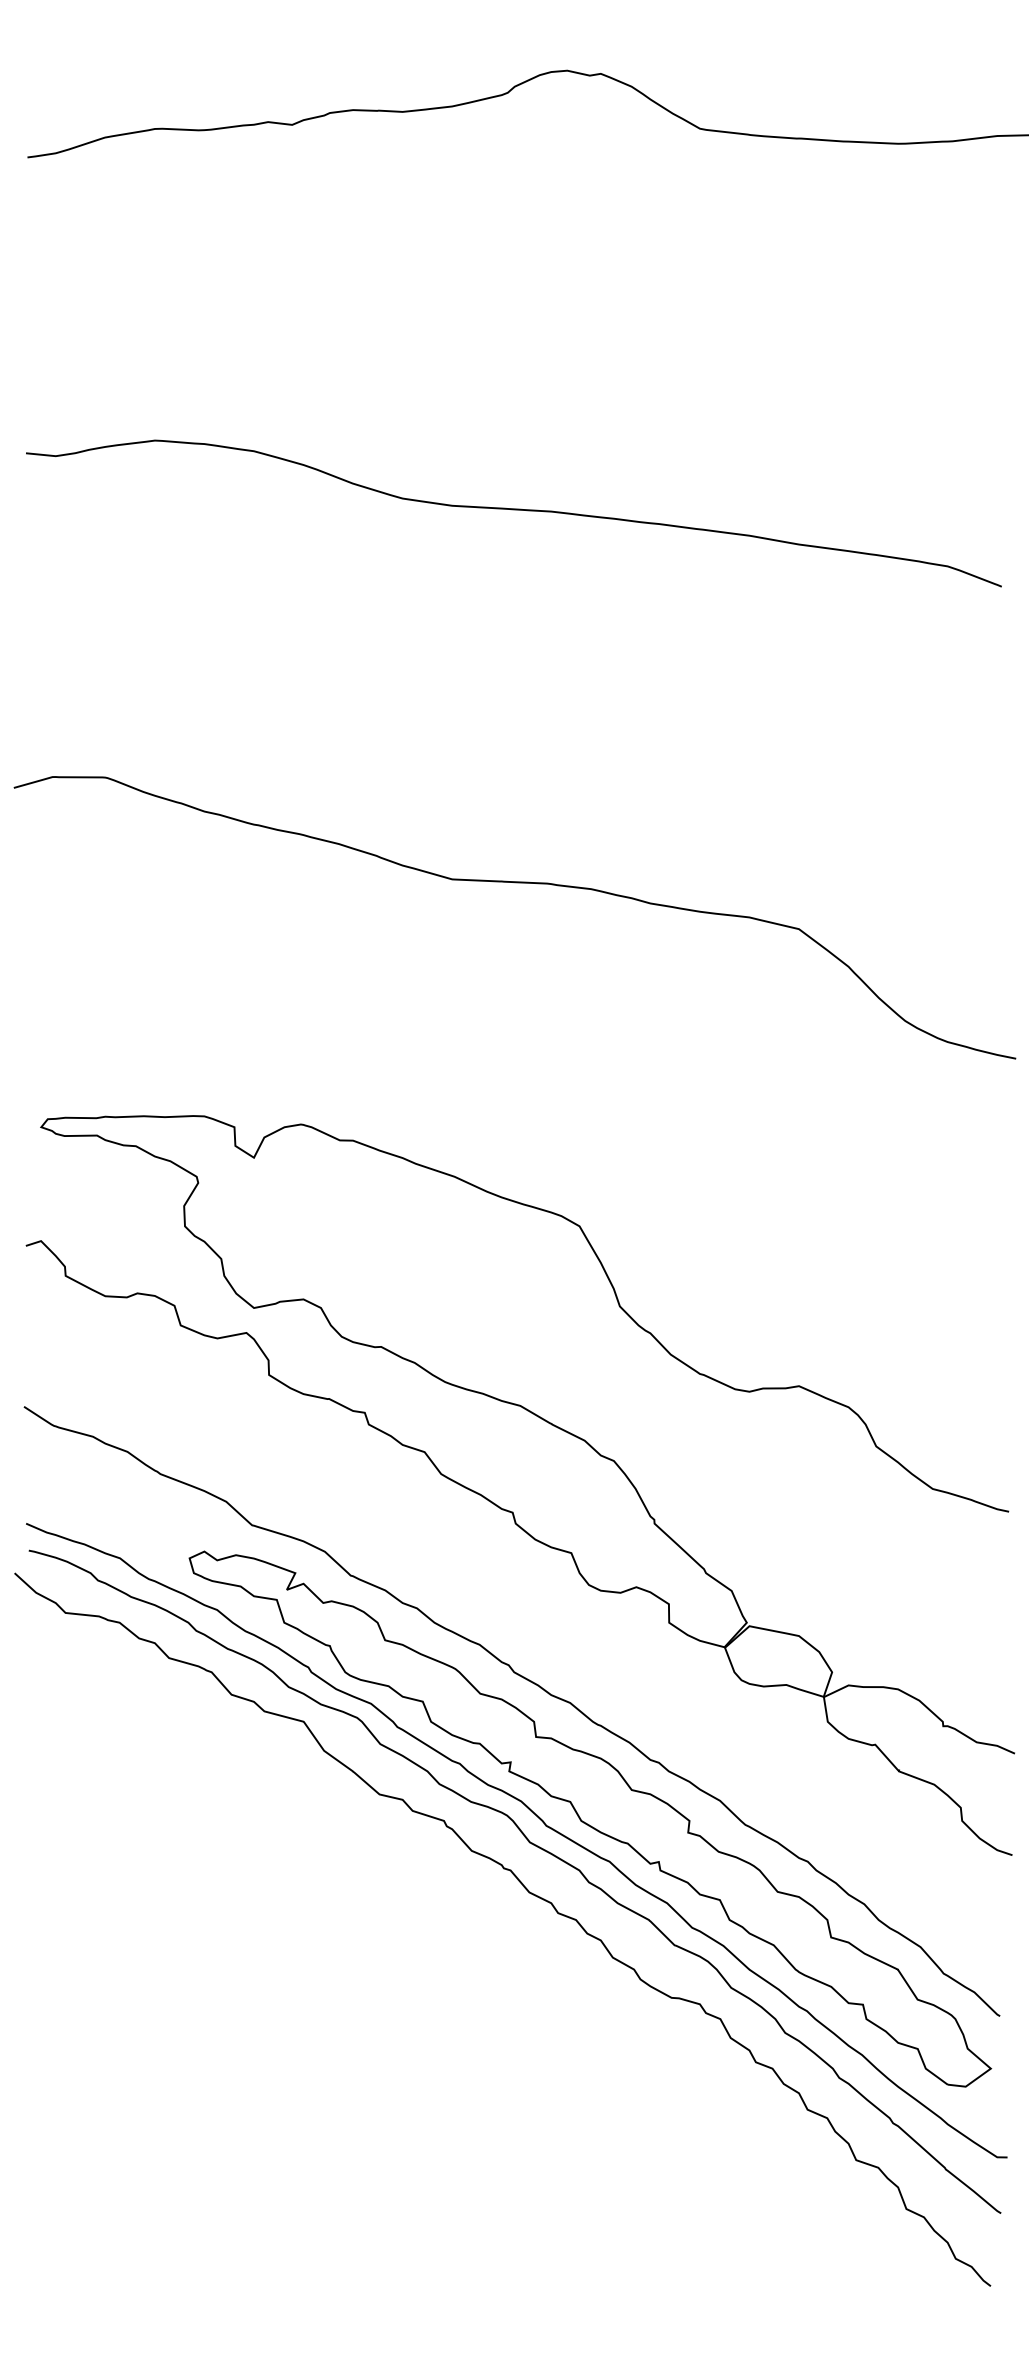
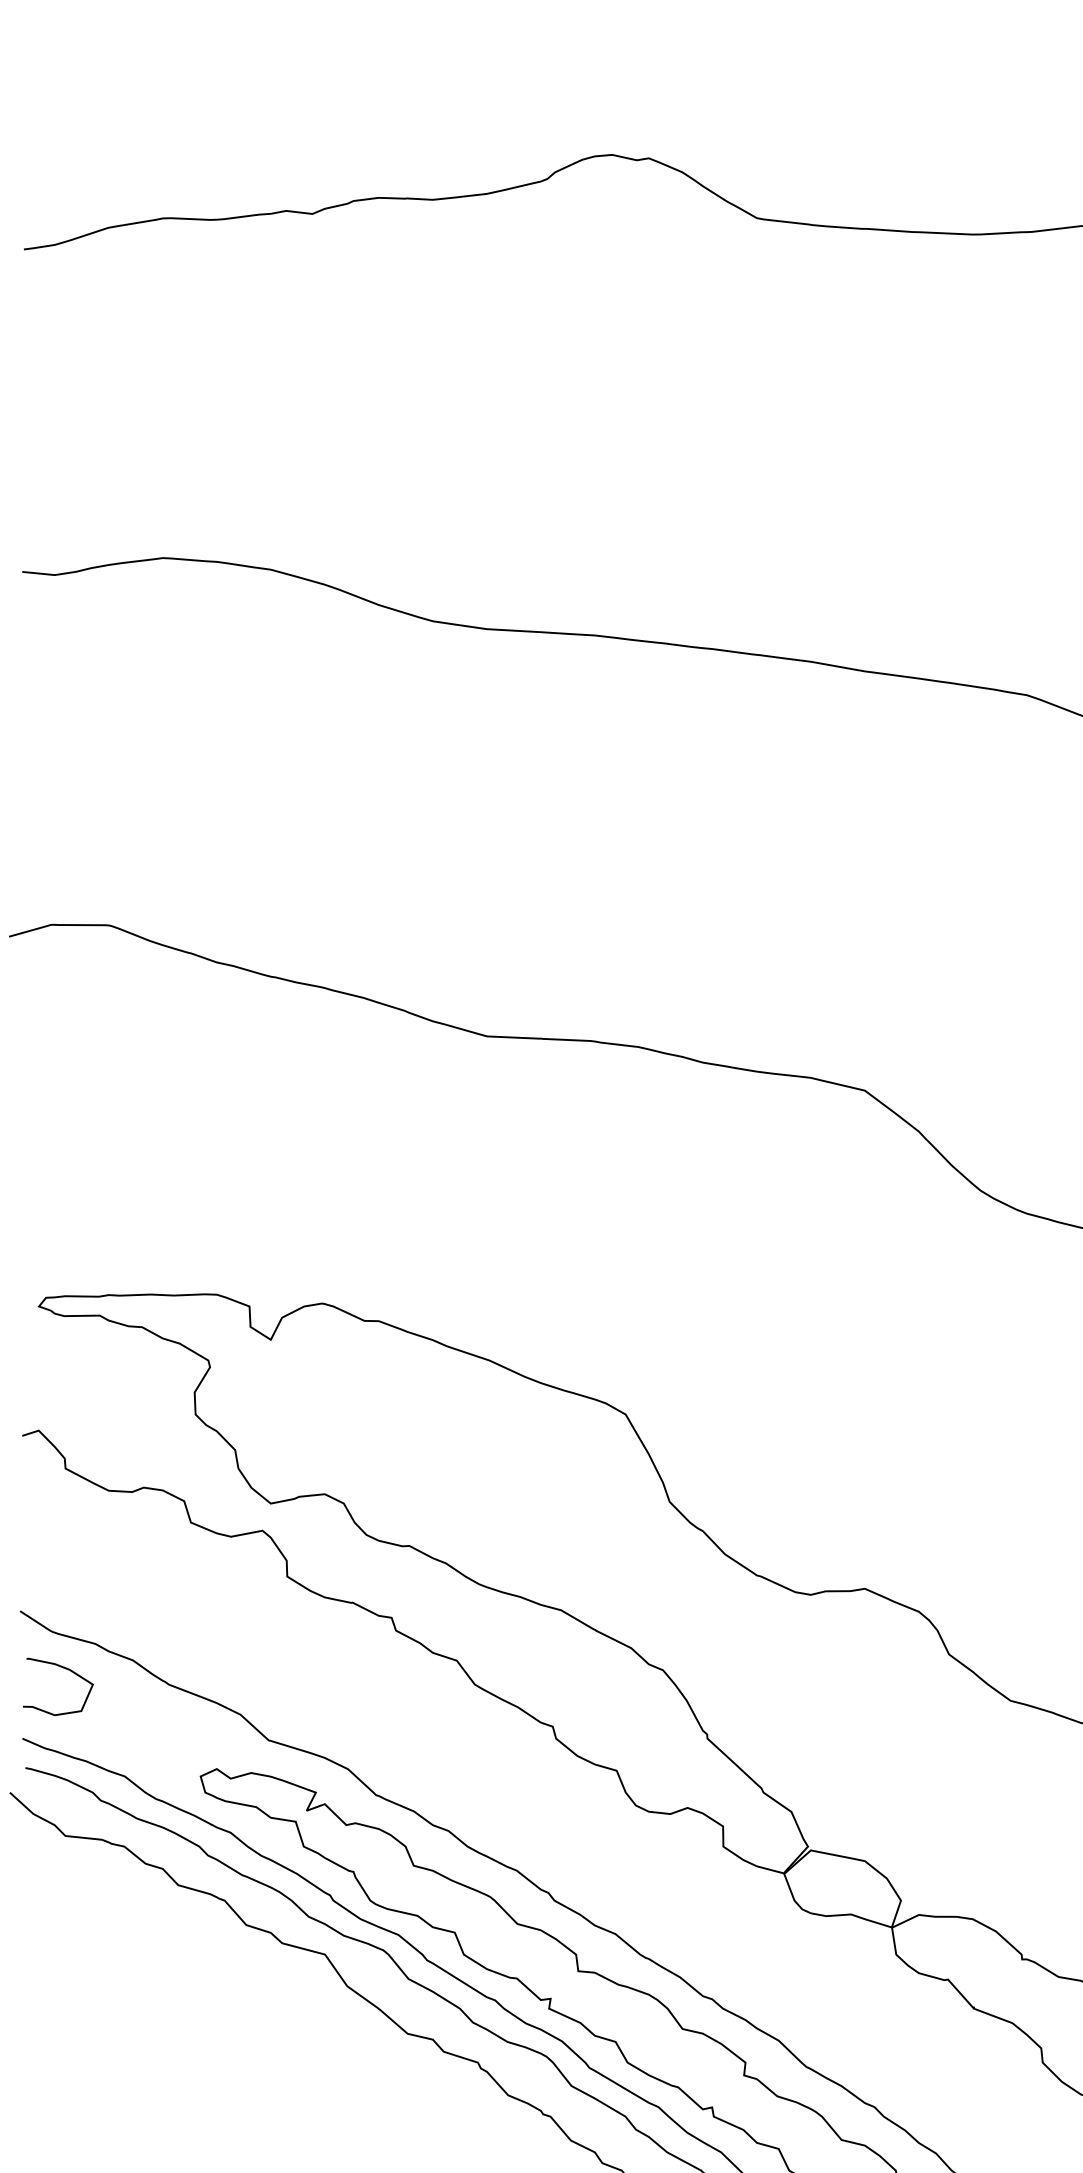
curve: (63, 1459) -> (63, 1668), added

